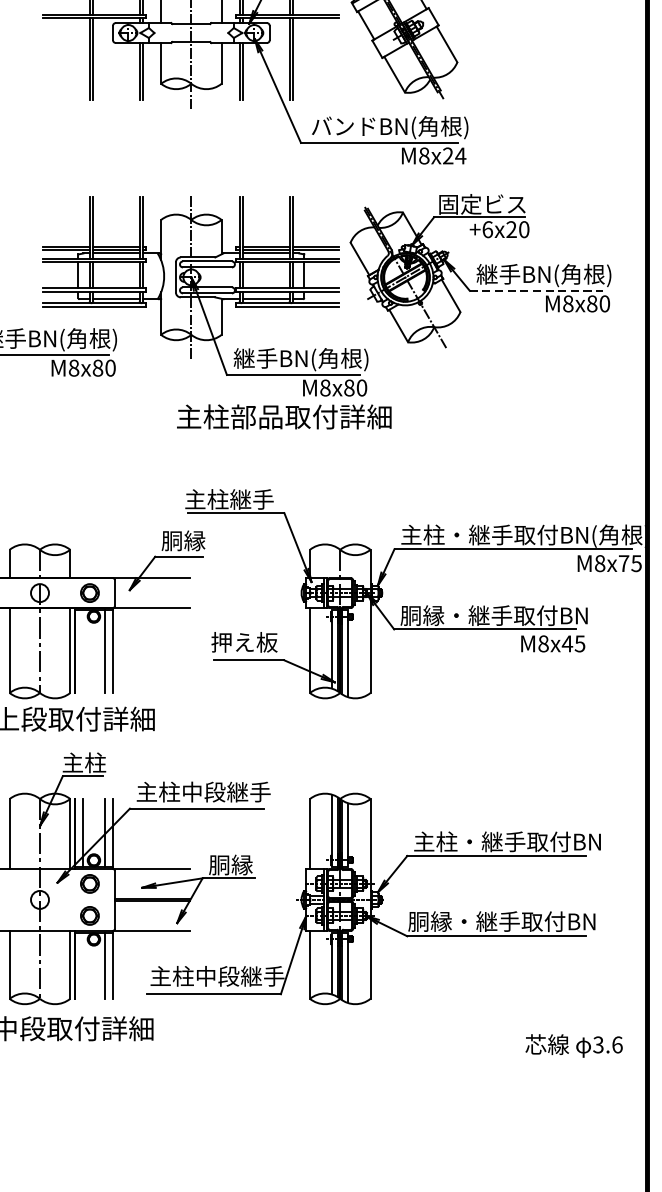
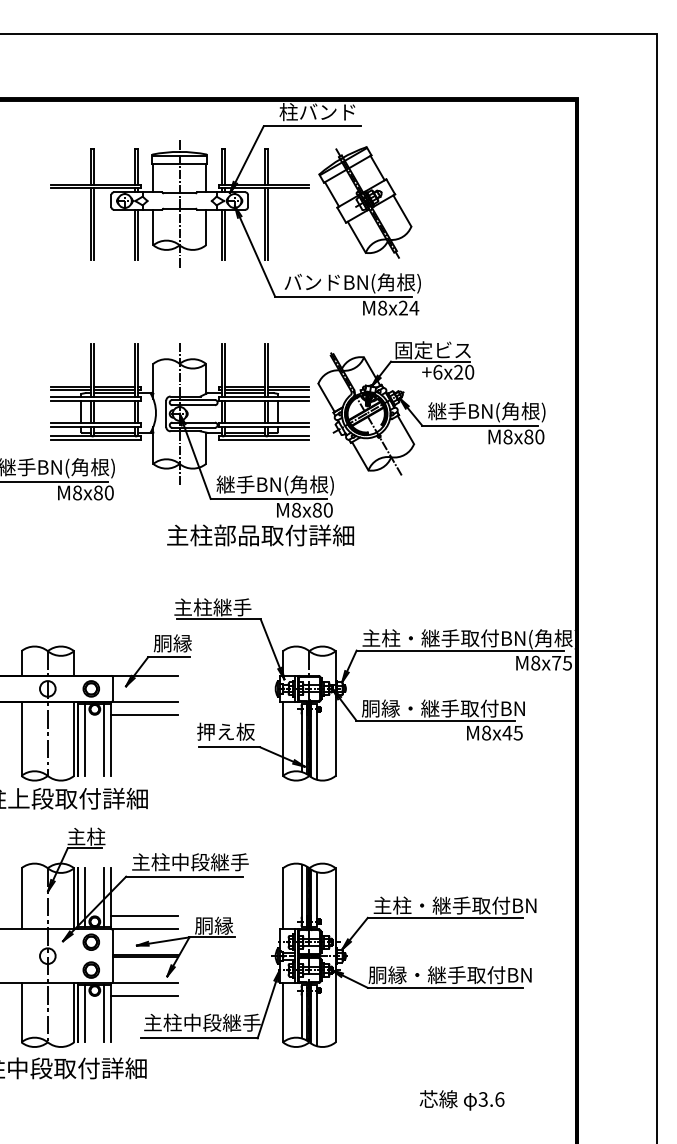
line: (536, 290) -> (480, 425), dashed -> solid
line: (150, 623) -> (144, 715), added
line: (83, 651) -> (85, 739), added
line: (150, 854) -> (144, 916), added
line: (150, 946) -> (144, 996), added
line: (83, 965) -> (85, 1013), added
text: (573, 1046) -> (461, 1100), moved

